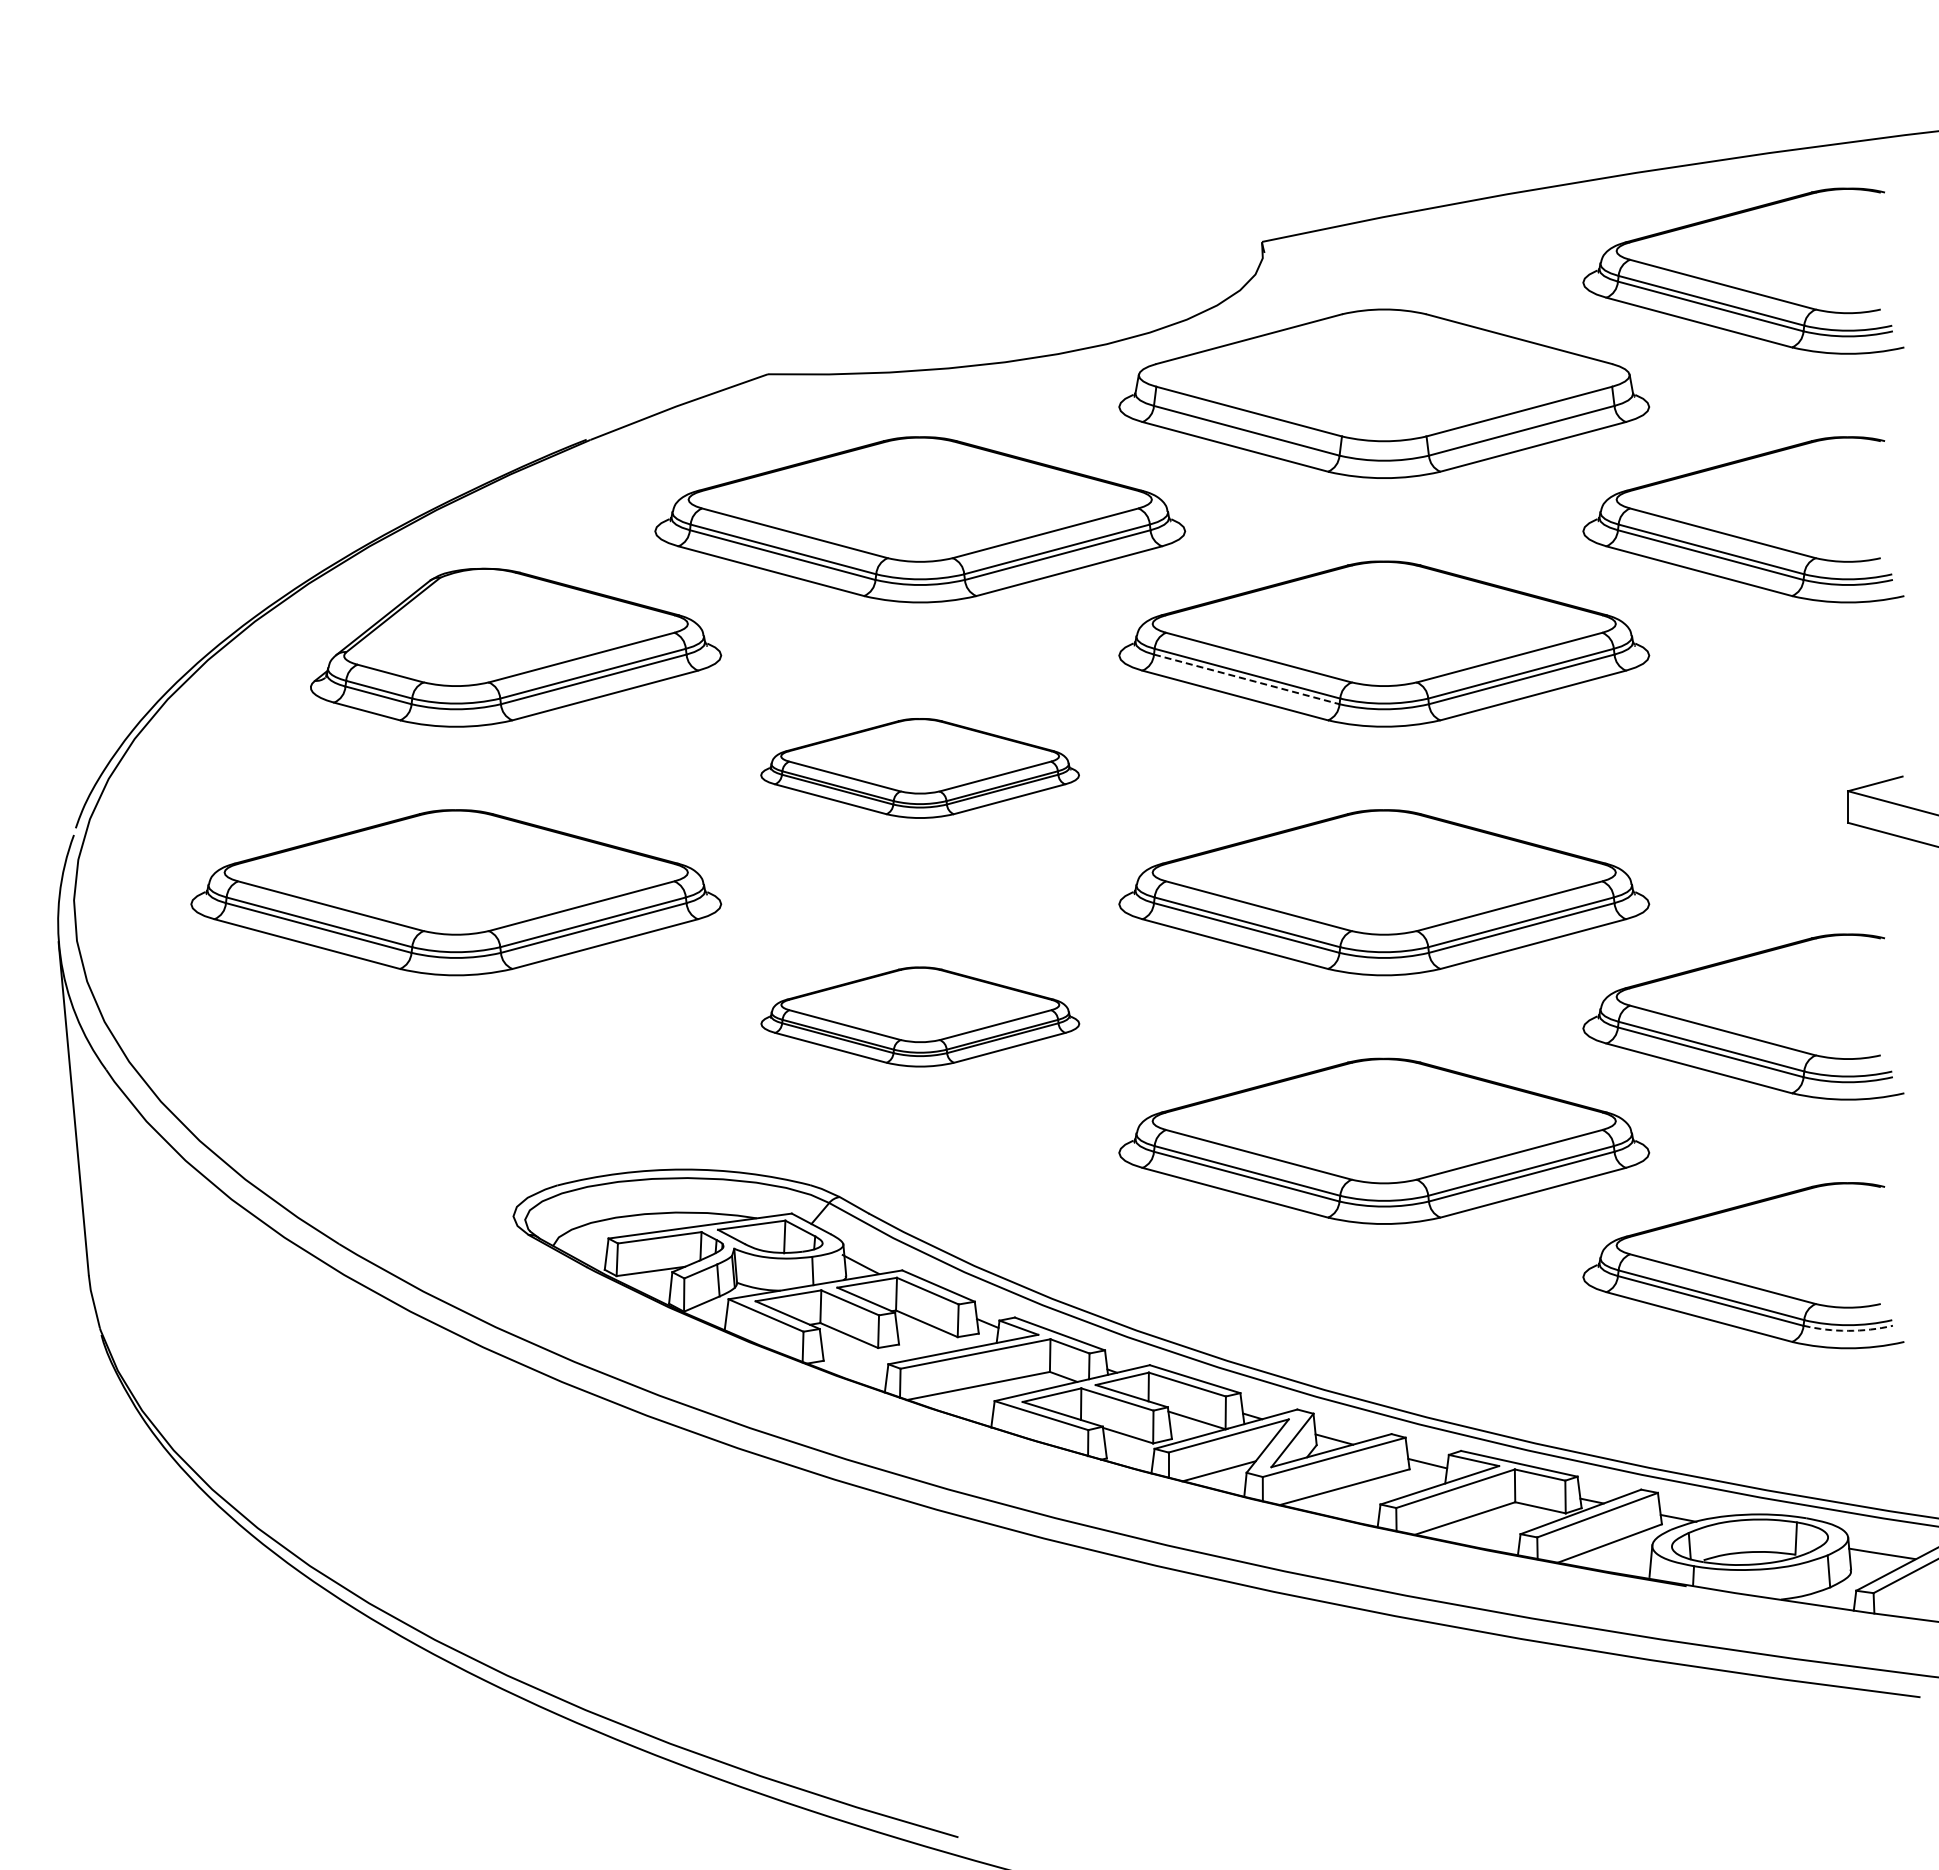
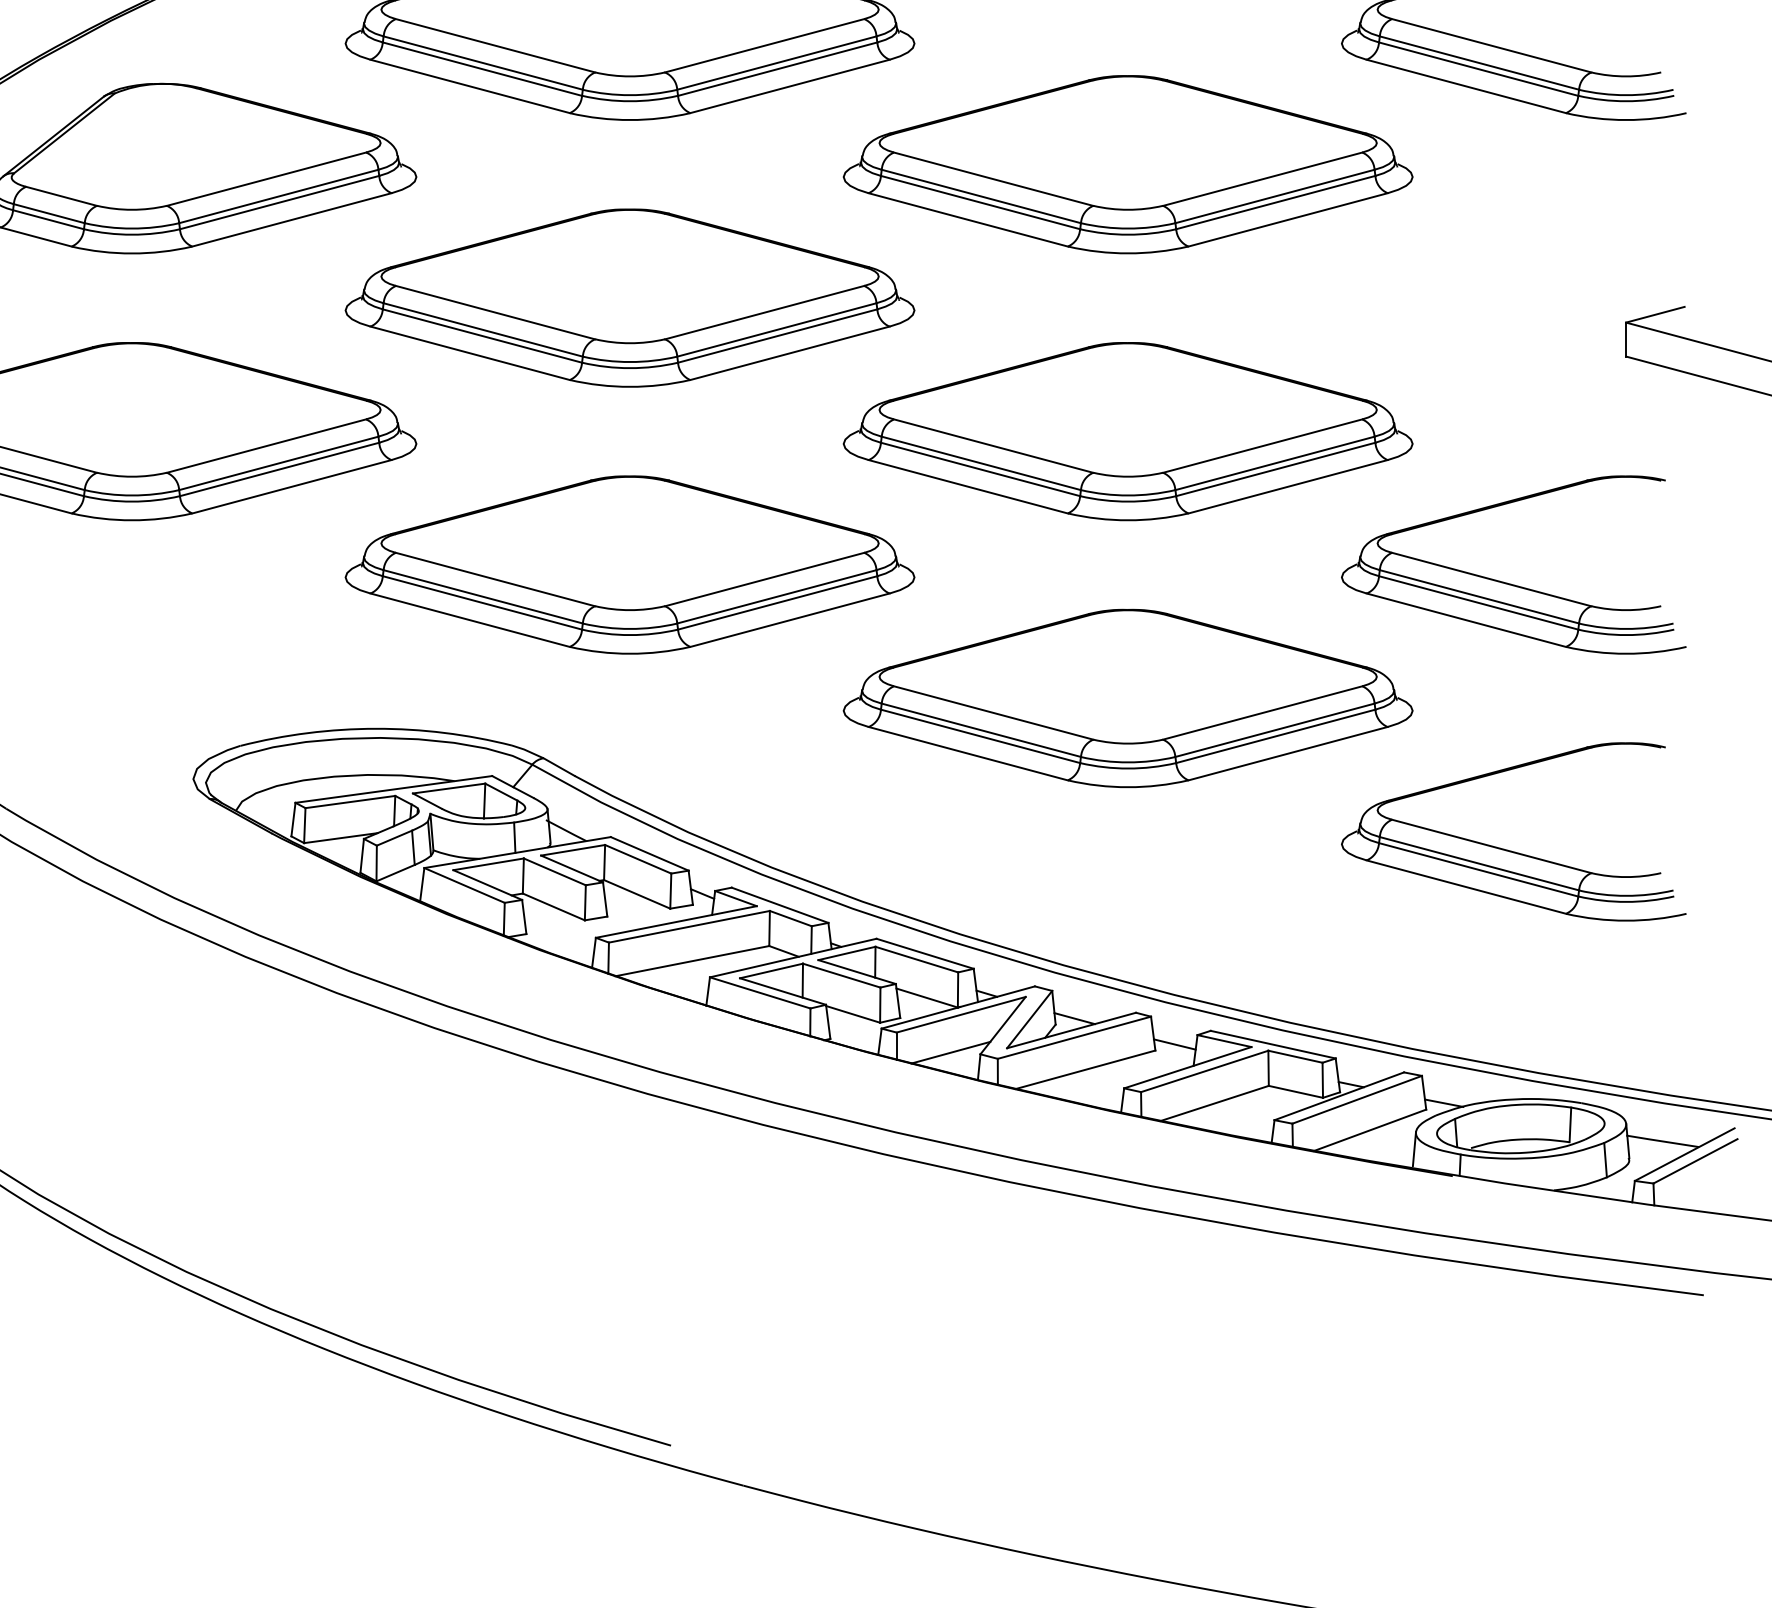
line: (1247, 679) -> (981, 202), dashed -> solid
part: (919, 768) -> (629, 298), size x1.67
part: (920, 1016) -> (630, 564), size x1.67
arc: (1848, 1330) -> (1626, 901), dashed -> solid

